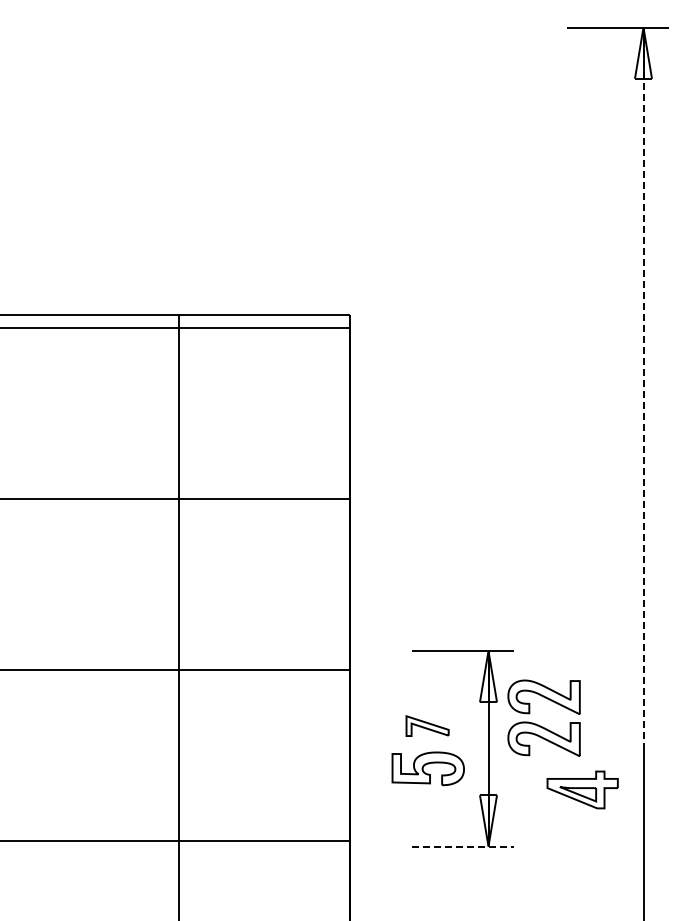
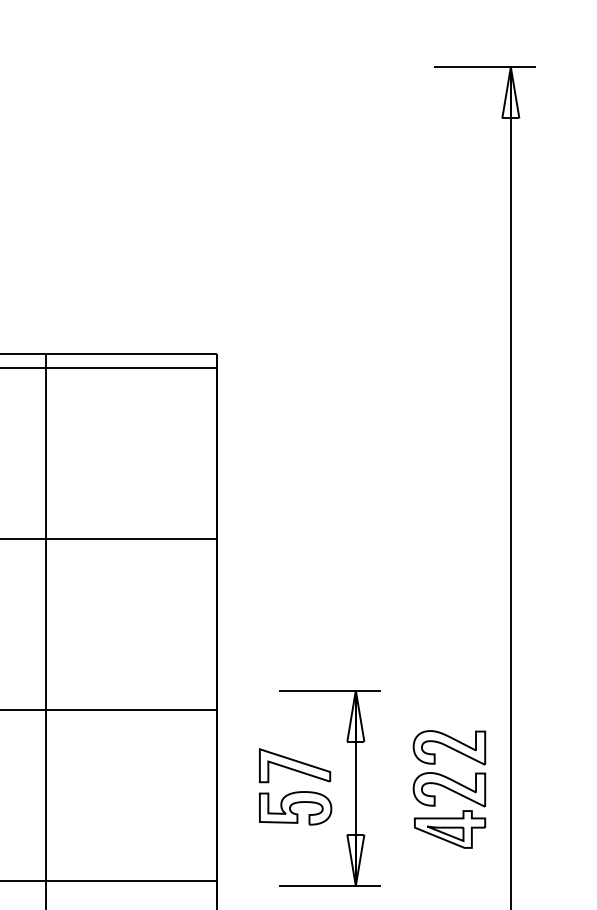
line: (643, 388) -> (510, 428), dashed -> solid
part: (427, 725) -> (294, 765), size x1.67
part: (540, 725) -> (445, 776), moved
line: (463, 846) -> (330, 886), dashed -> solid

